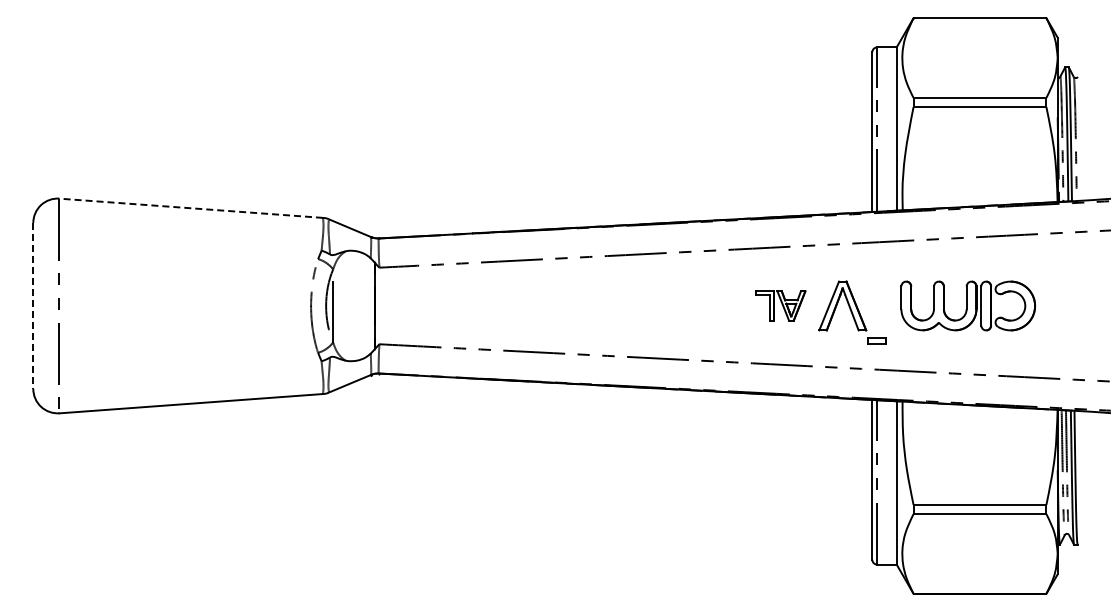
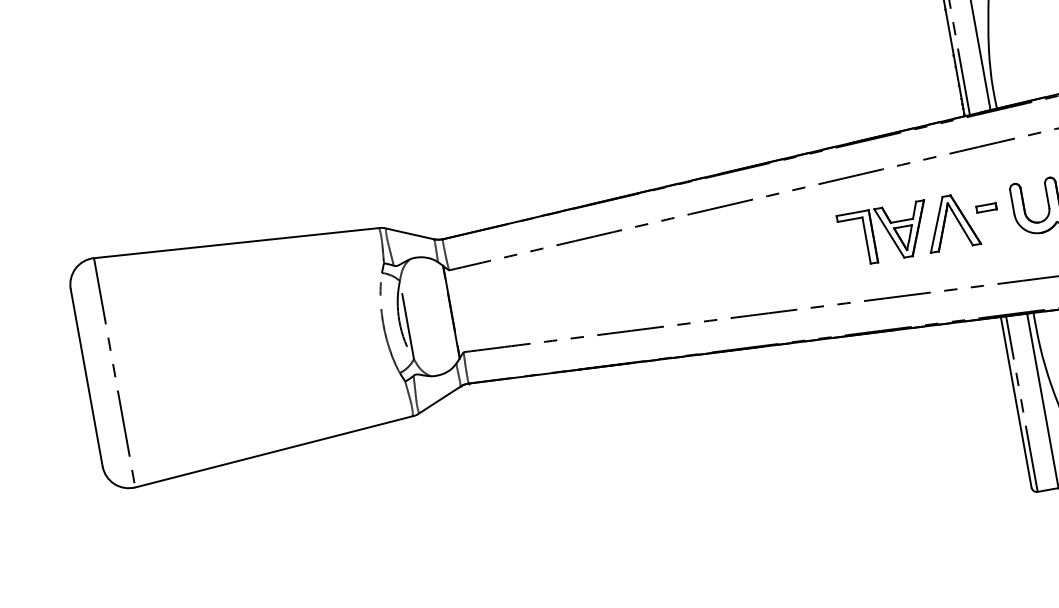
line: (190, 208) -> (235, 243), dashed -> solid
line: (33, 305) -> (86, 377), dashed -> solid
part: (780, 305) -> (884, 233), size x1.67
part: (876, 340) -> (985, 207), moved

